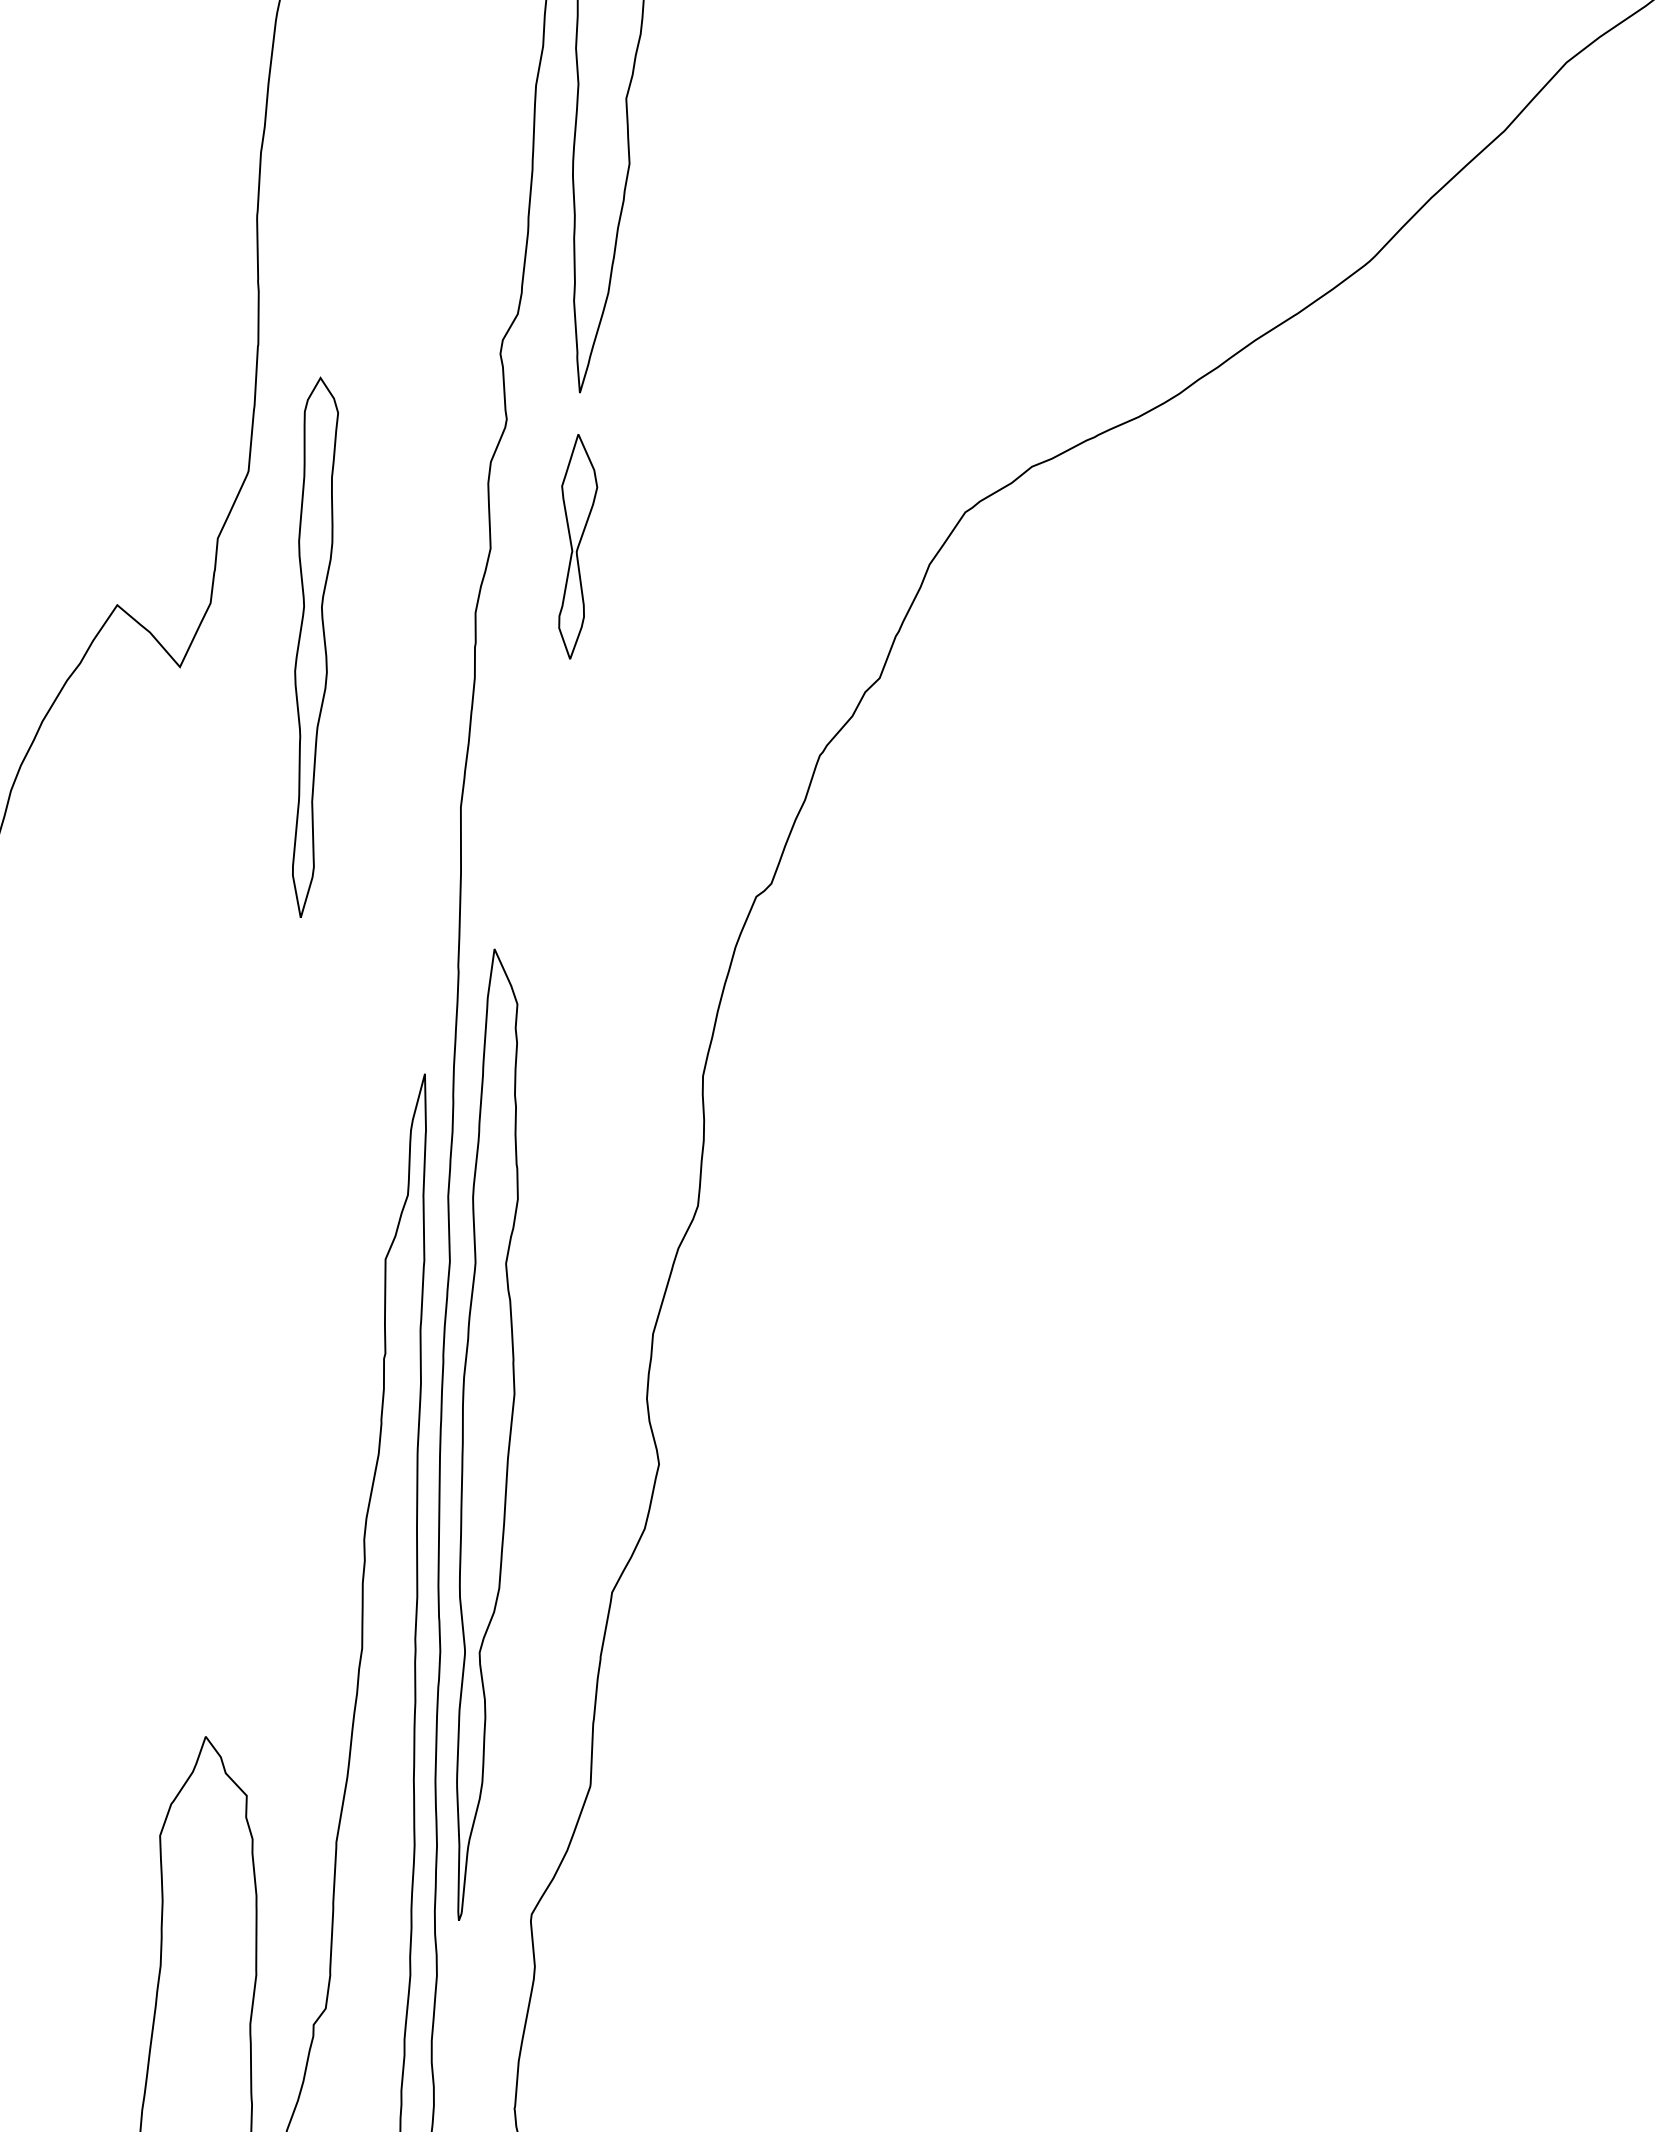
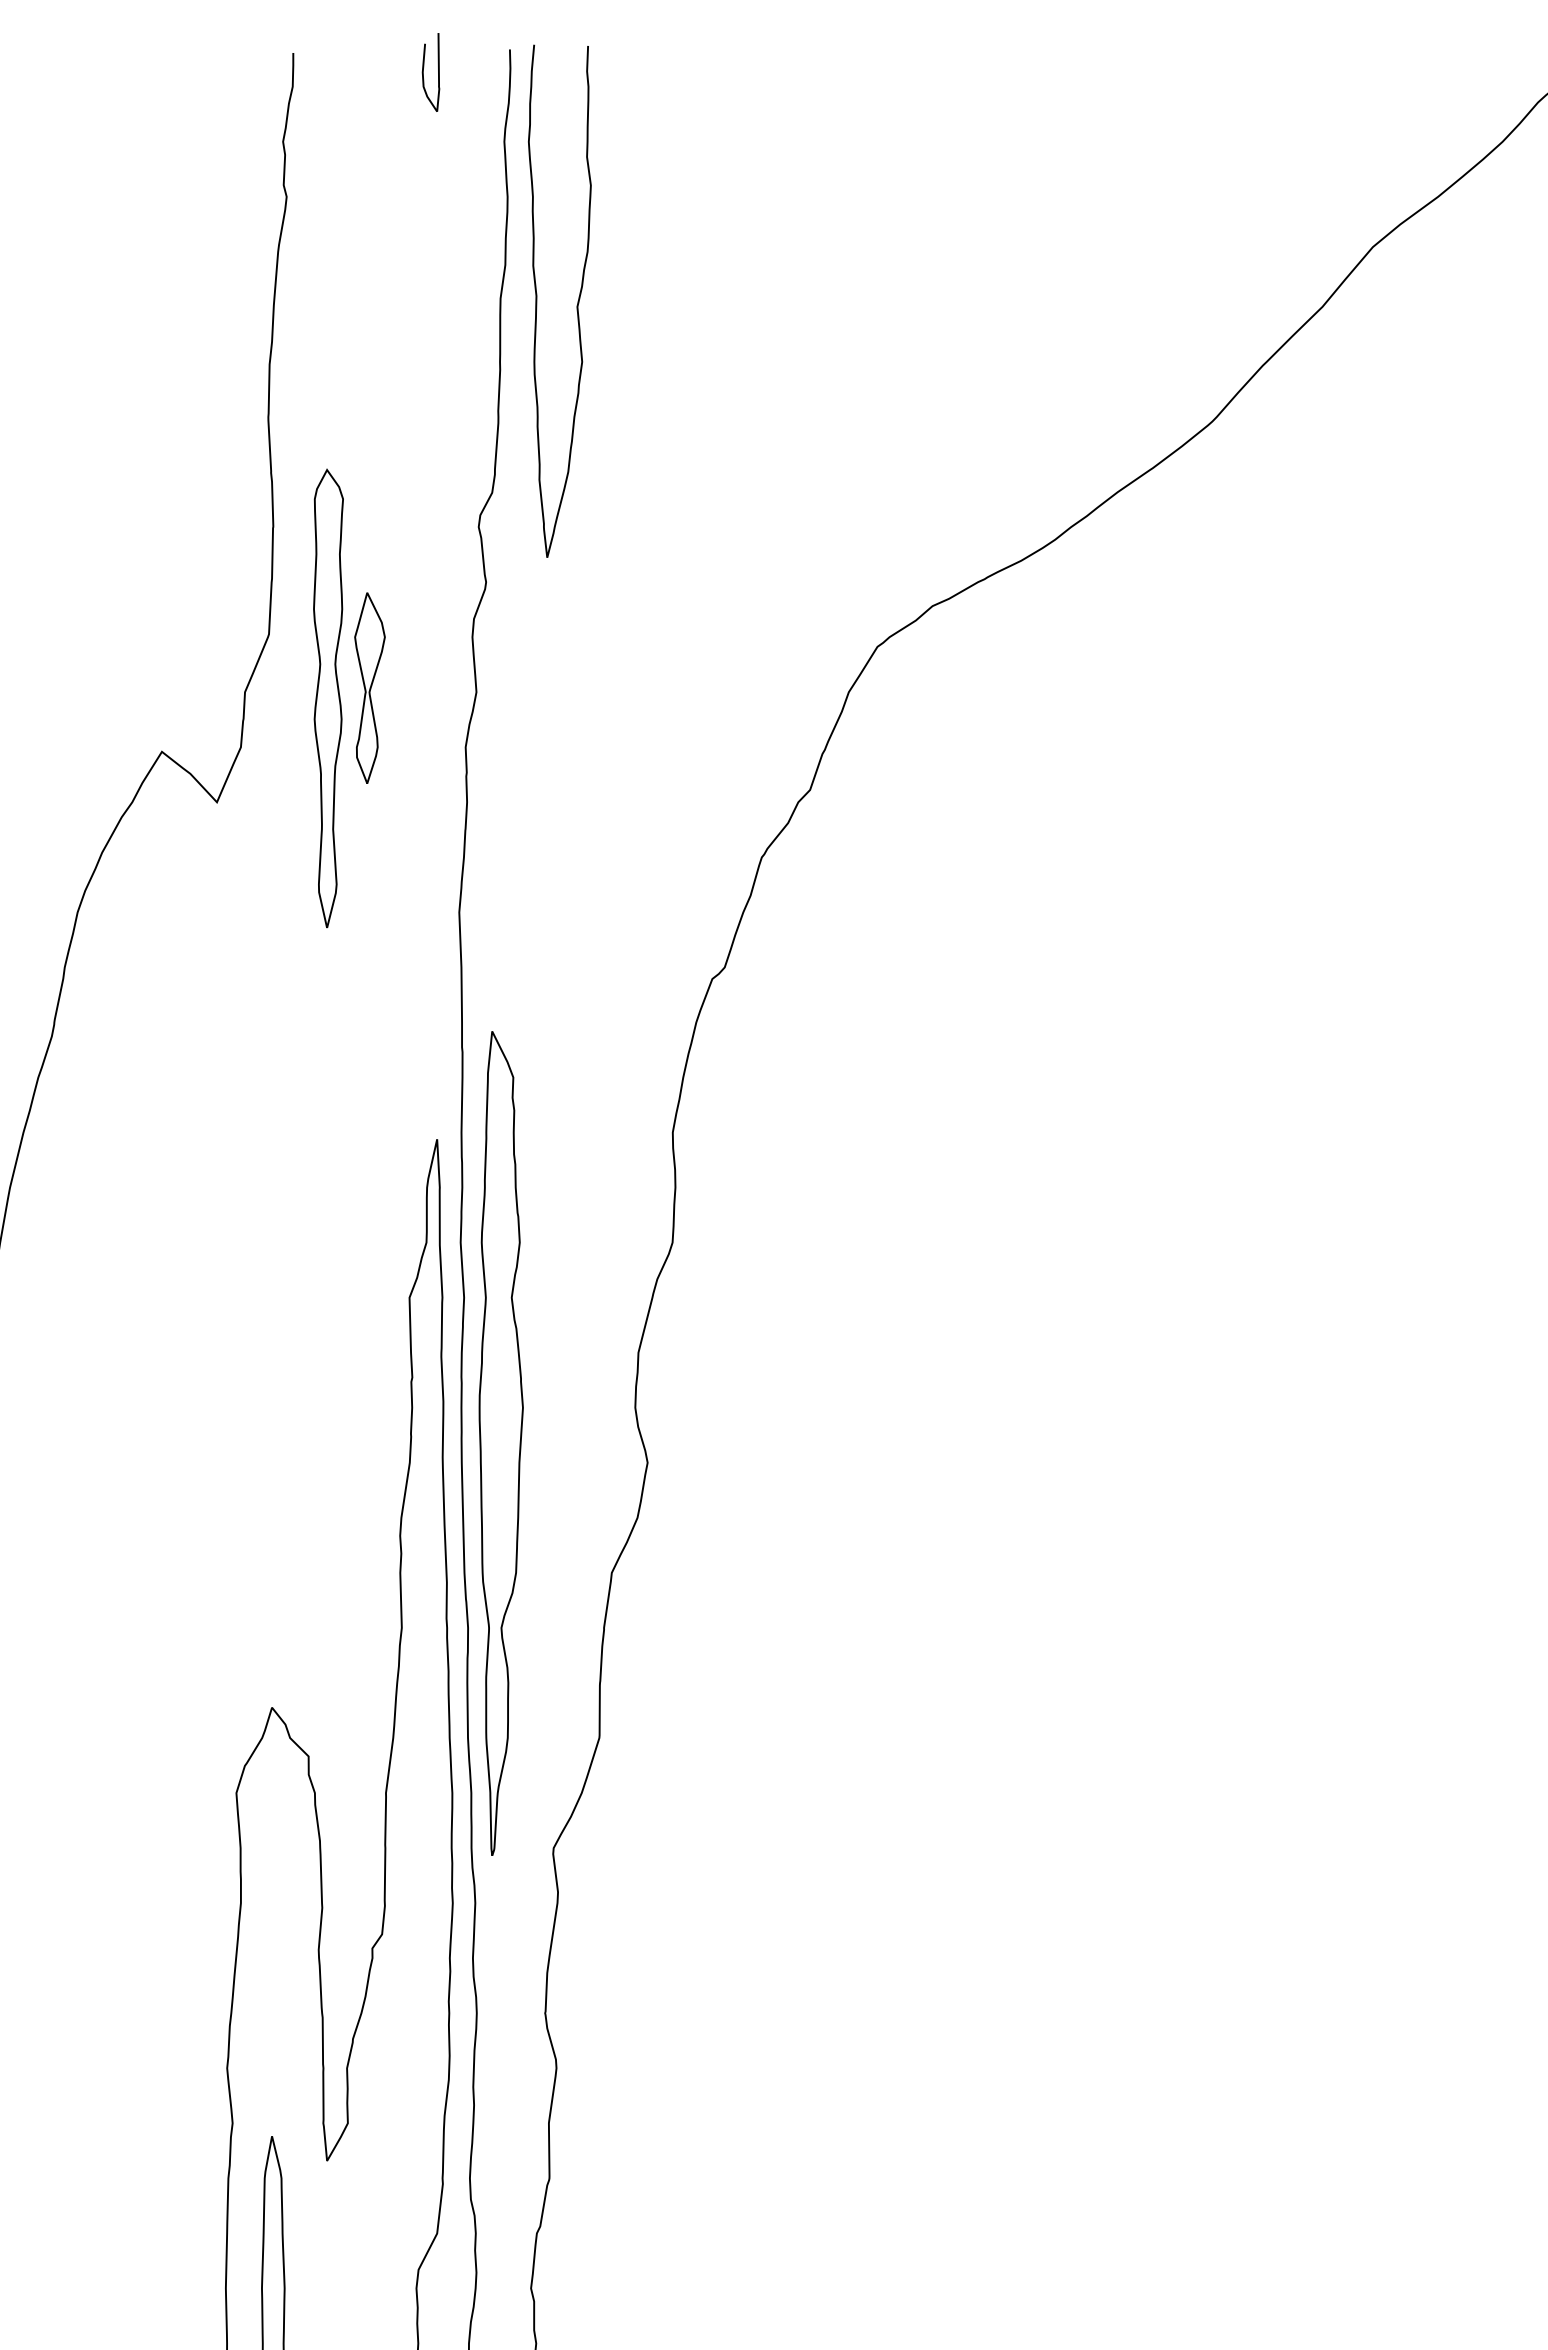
part: (576, 546) -> (369, 687), moved
part: (312, 647) -> (328, 698), moved

